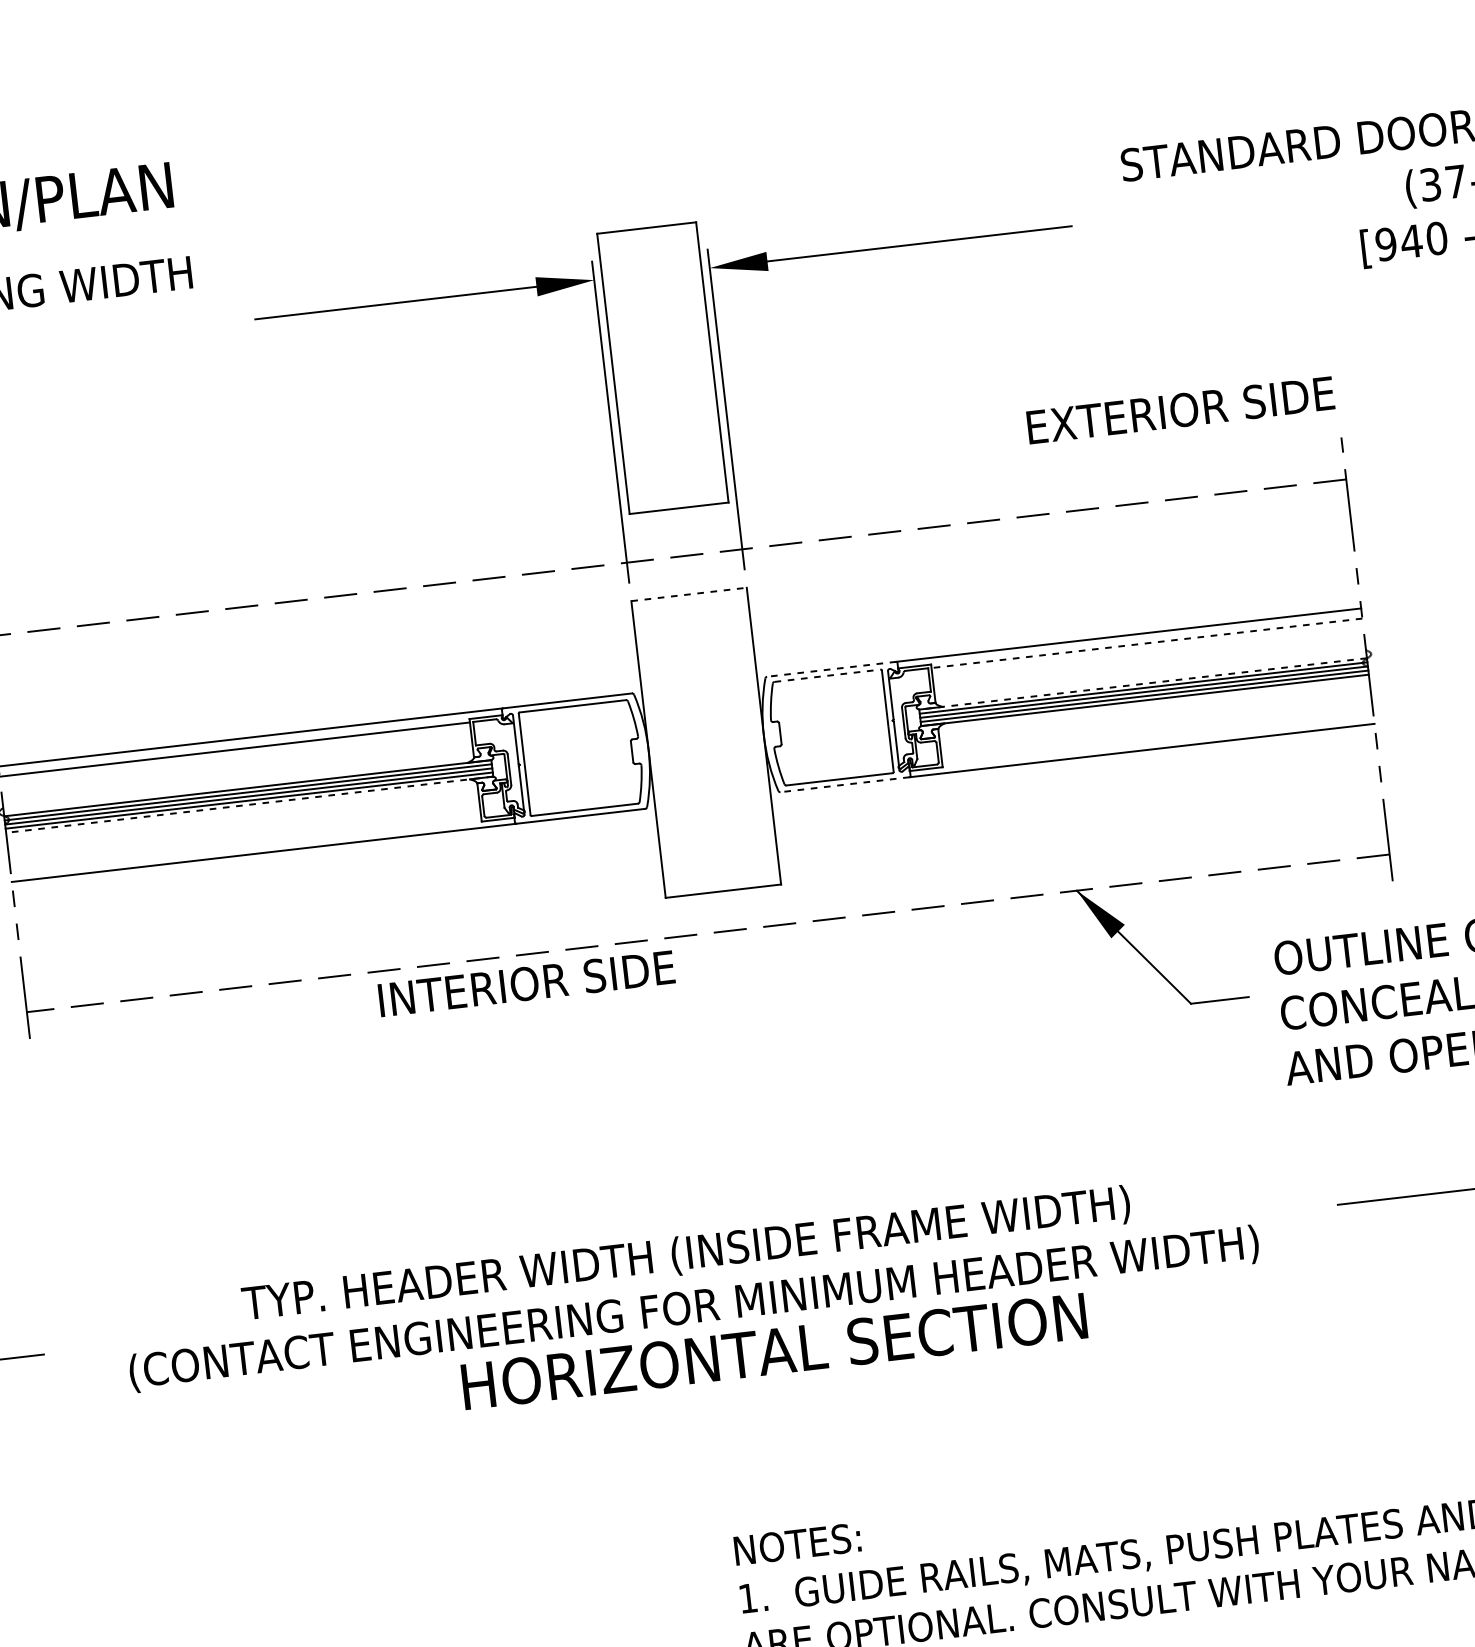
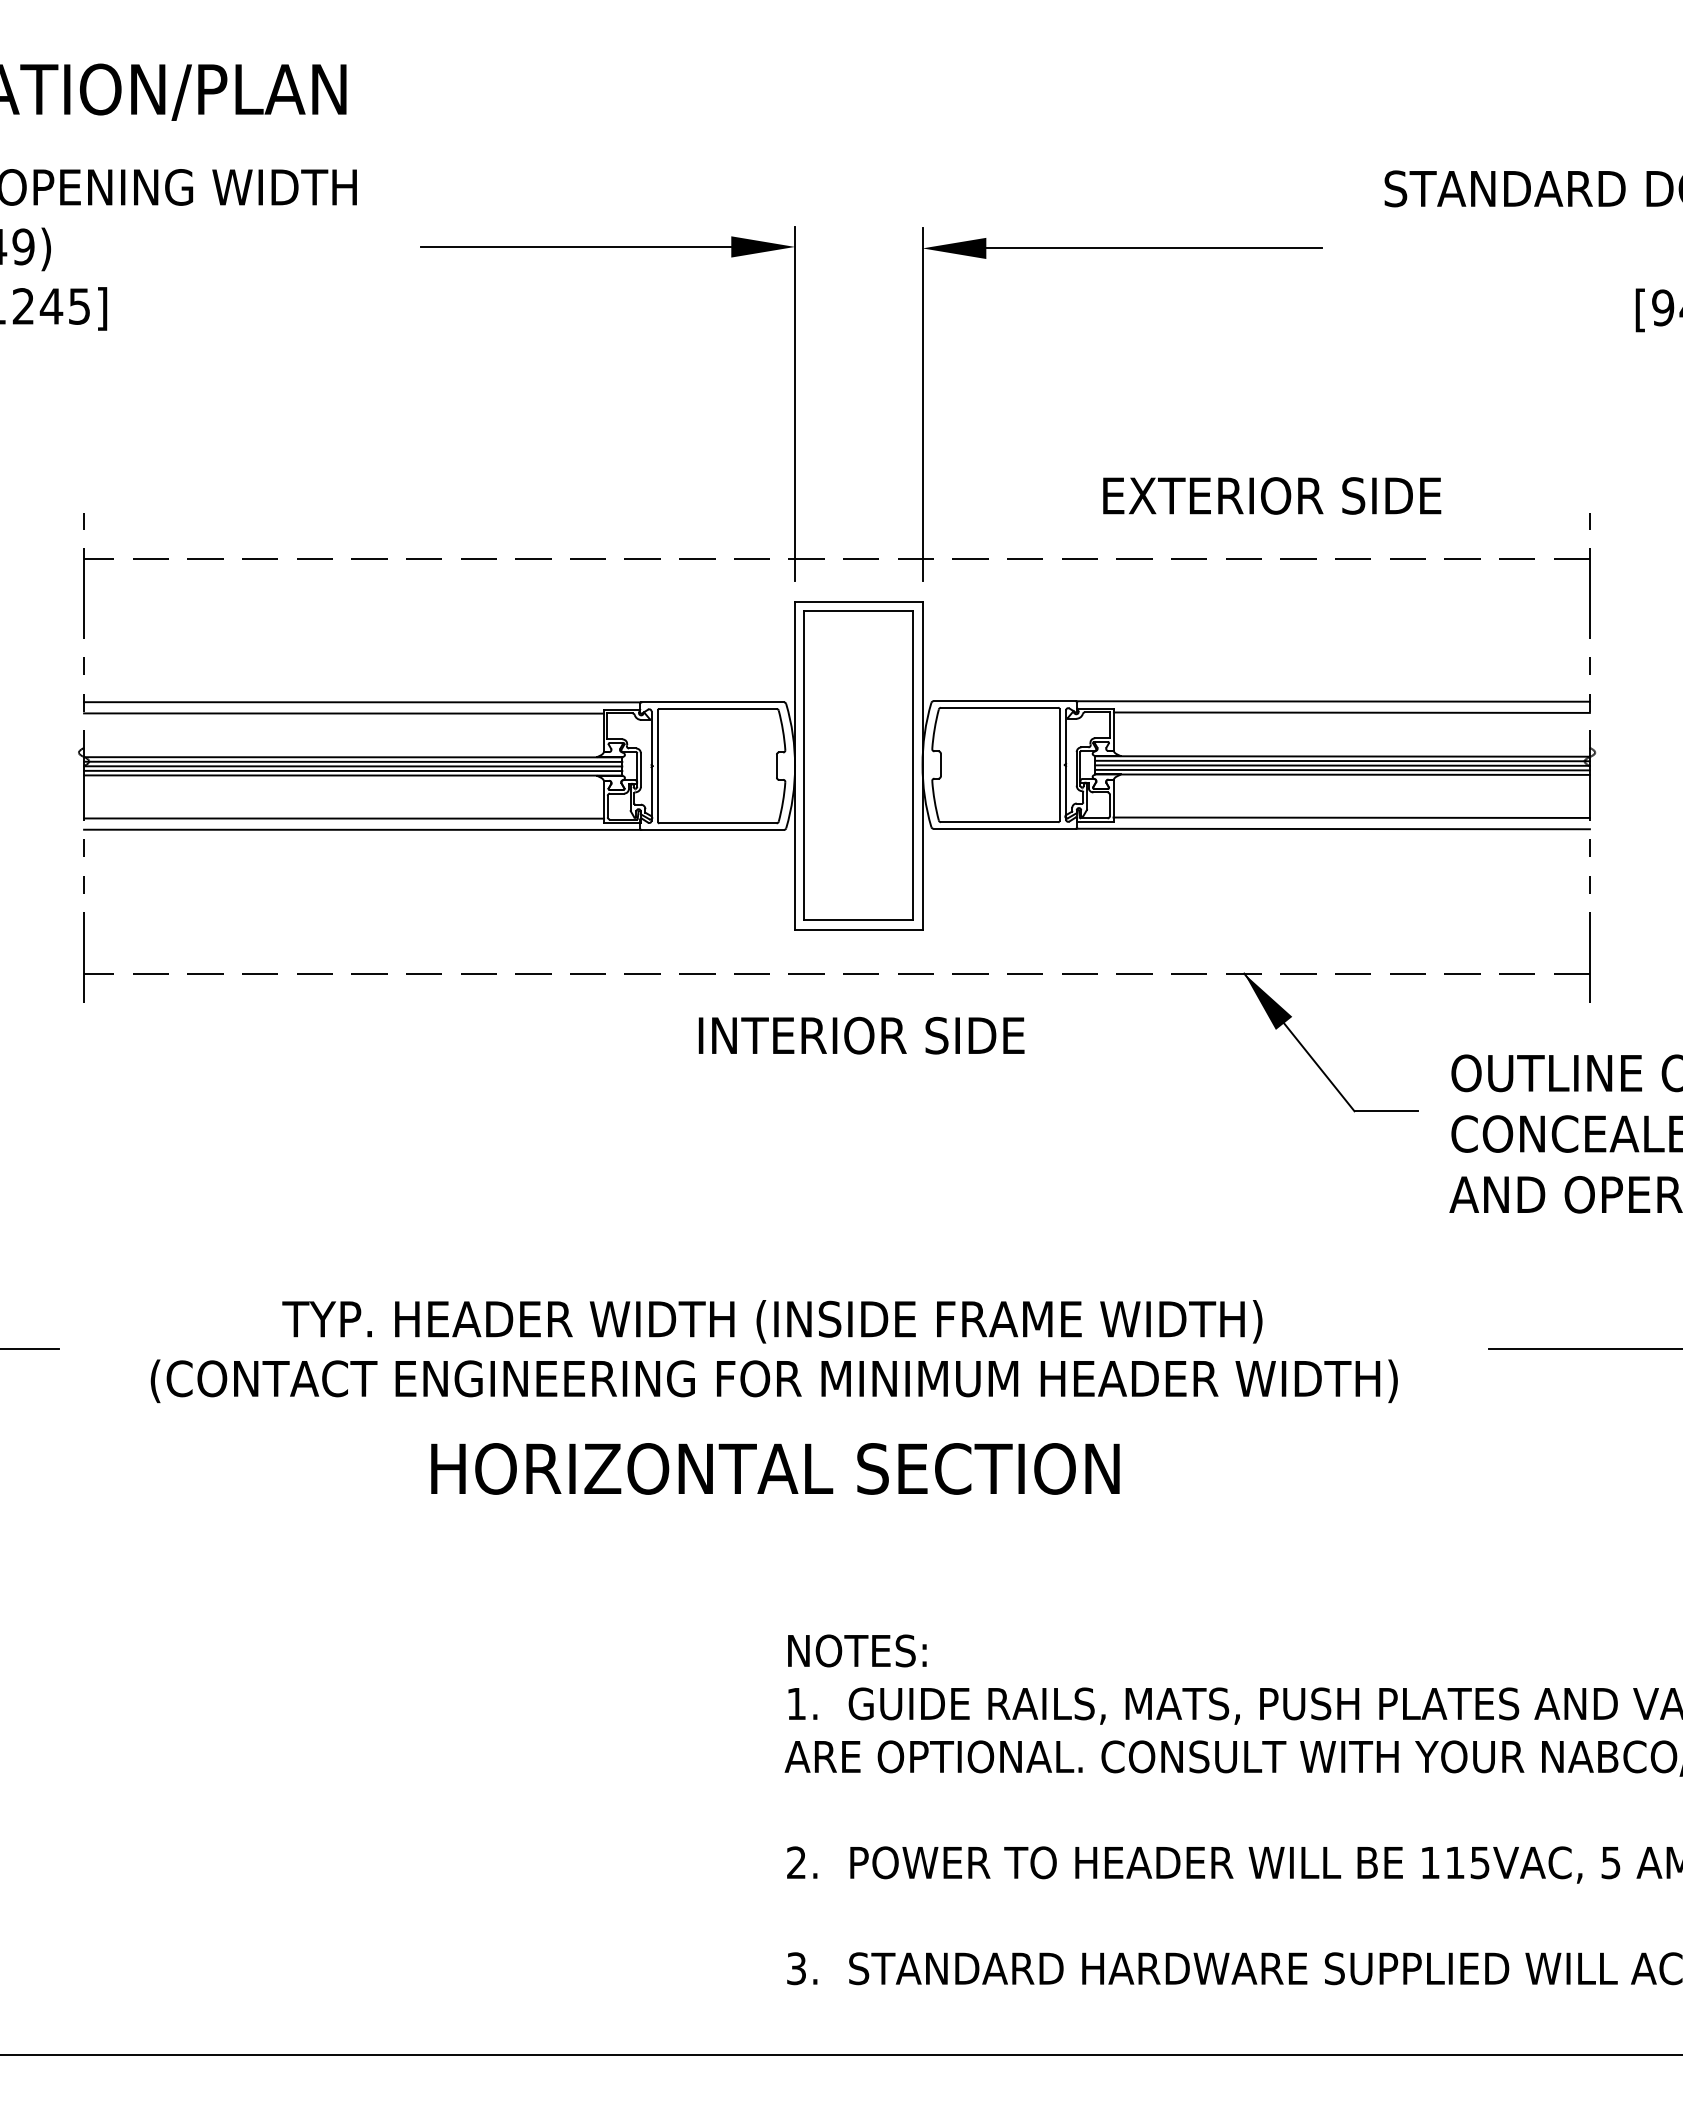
part: (662, 368) -> (858, 765), moved
text: (1181, 409) -> (1272, 495), moved
line: (688, 594) -> (858, 601), dashed -> solid
line: (1146, 643) -> (1351, 712), dashed -> solid
line: (831, 669) -> (1004, 701), dashed -> solid
line: (827, 675) -> (999, 707), dashed -> solid
line: (1143, 683) -> (1342, 756), dashed -> solid
line: (1157, 738) -> (1351, 817), added
line: (844, 784) -> (1004, 828), dashed -> solid
line: (249, 804) -> (352, 775), dashed -> solid
line: (246, 844) -> (344, 818), added
text: (526, 983) -> (861, 1035), moved
text: (774, 1351) -> (775, 1468), moved

